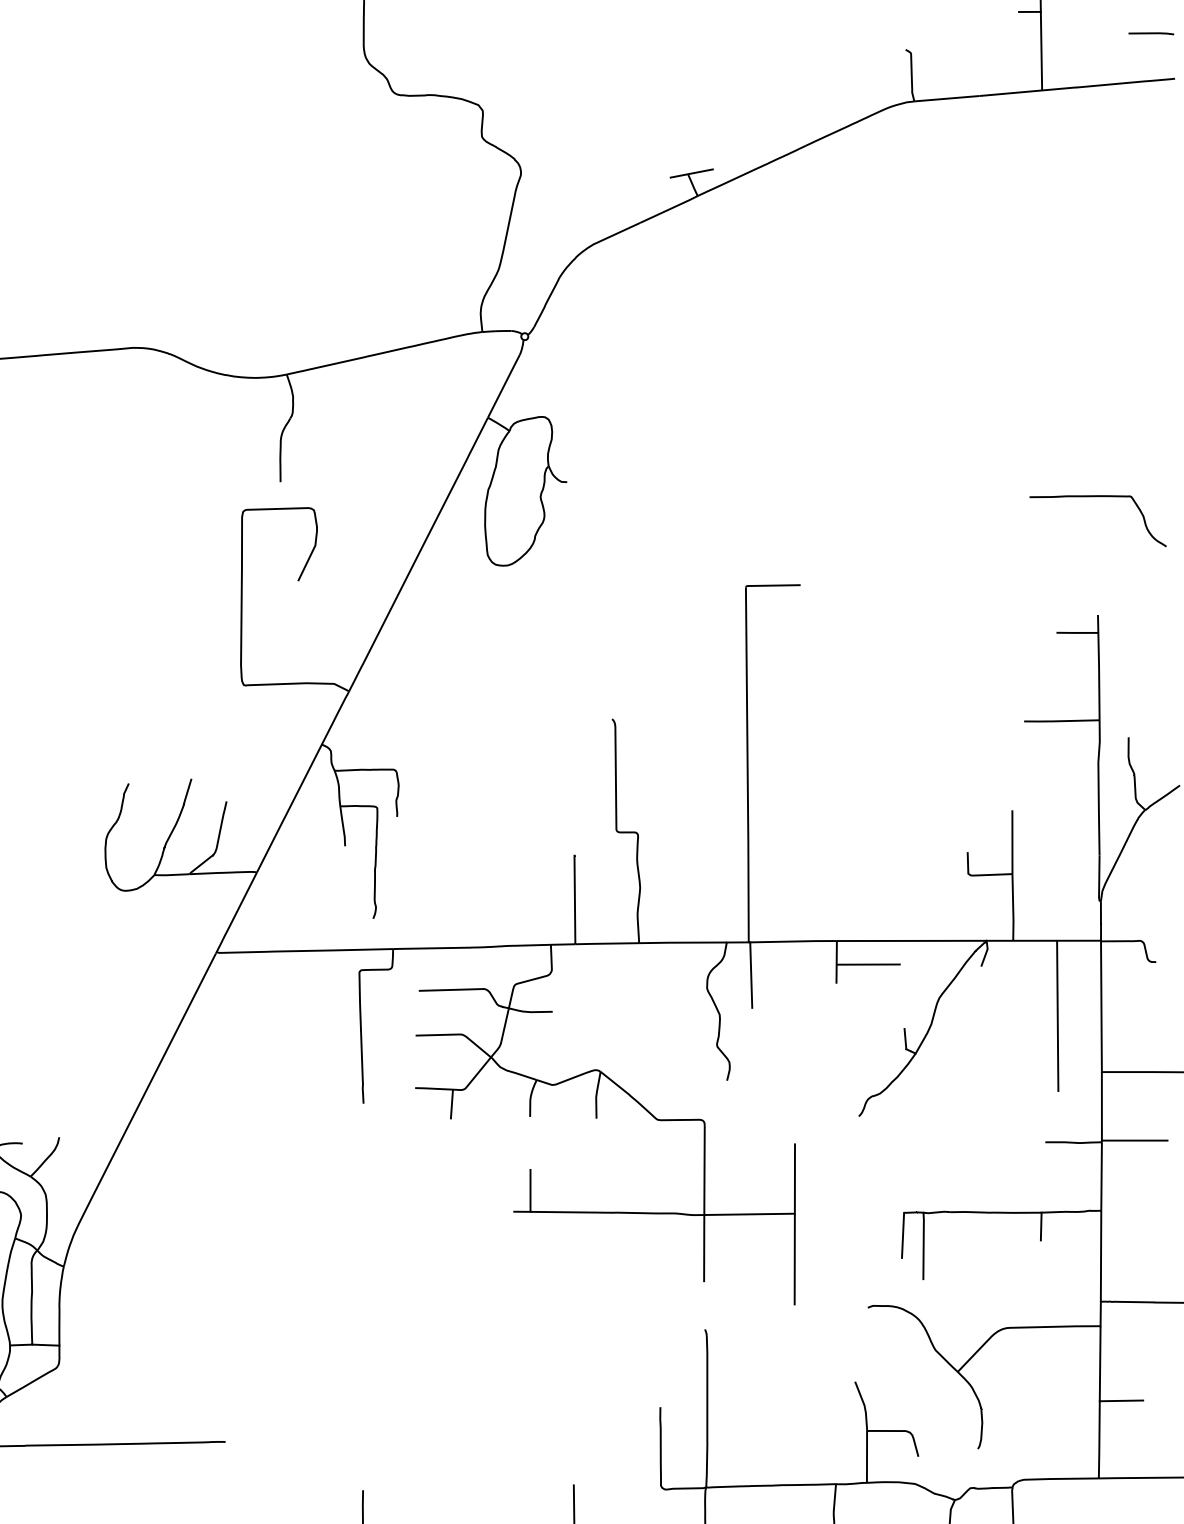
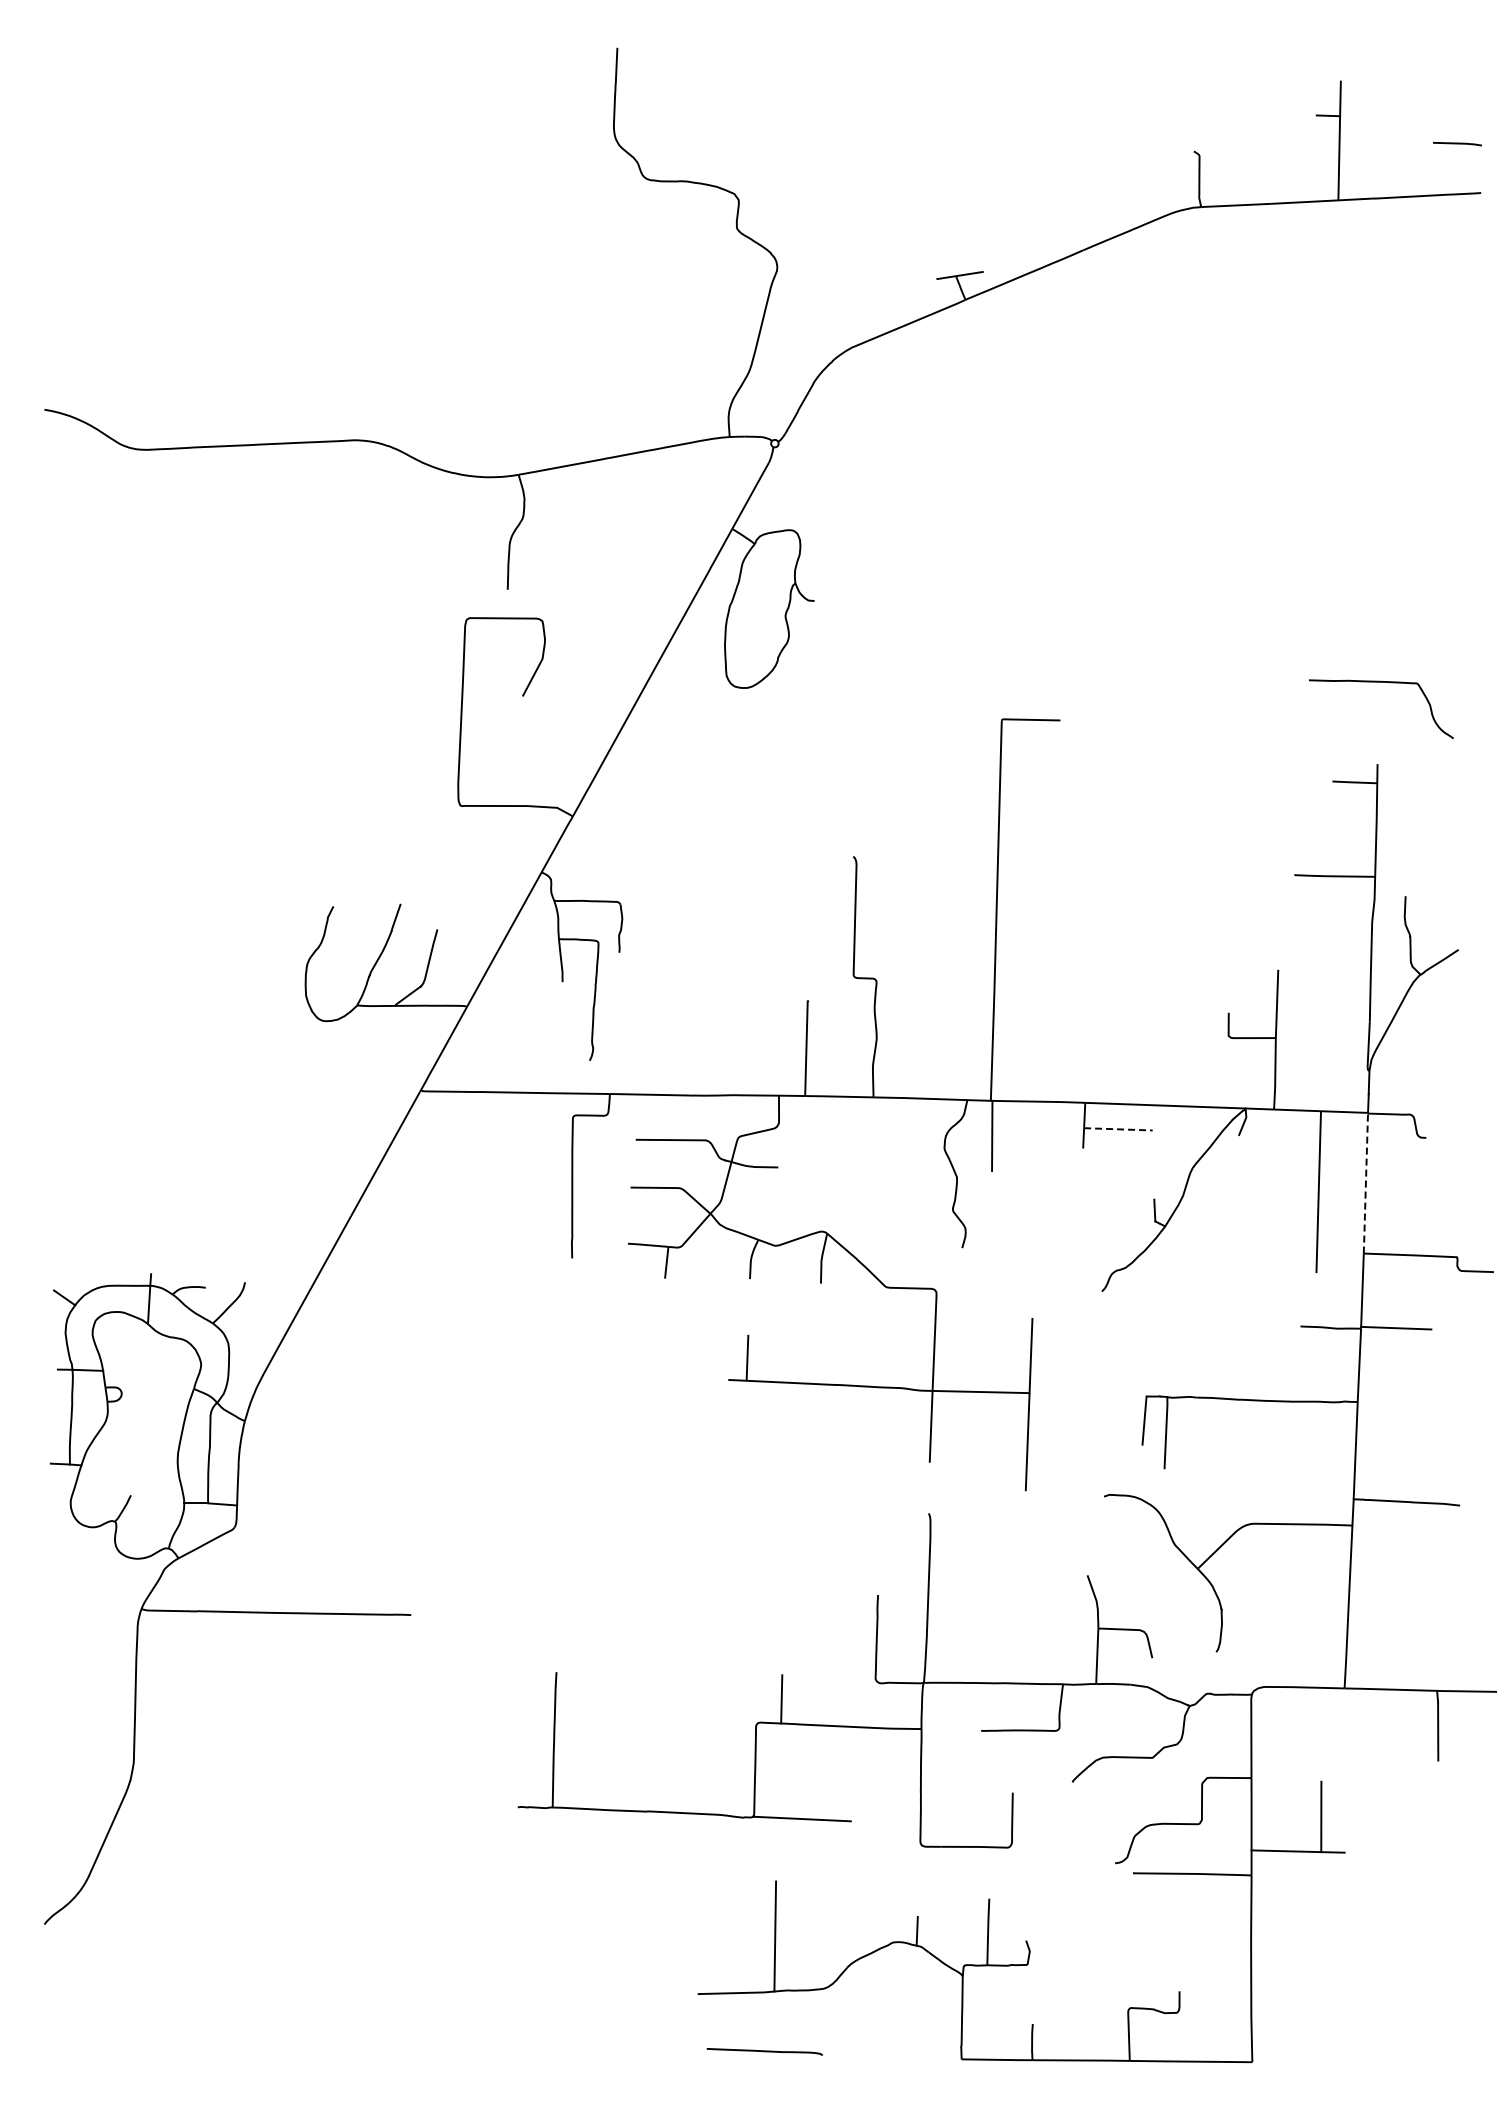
curve: (1097, 496) -> (1381, 682), moved
line: (867, 964) -> (1117, 1129), solid -> dashed
line: (1101, 1005) -> (1365, 1182), solid -> dashed
line: (1040, 1226) -> (1292, 1416), removed
line: (1121, 1400) -> (1371, 1605), removed

